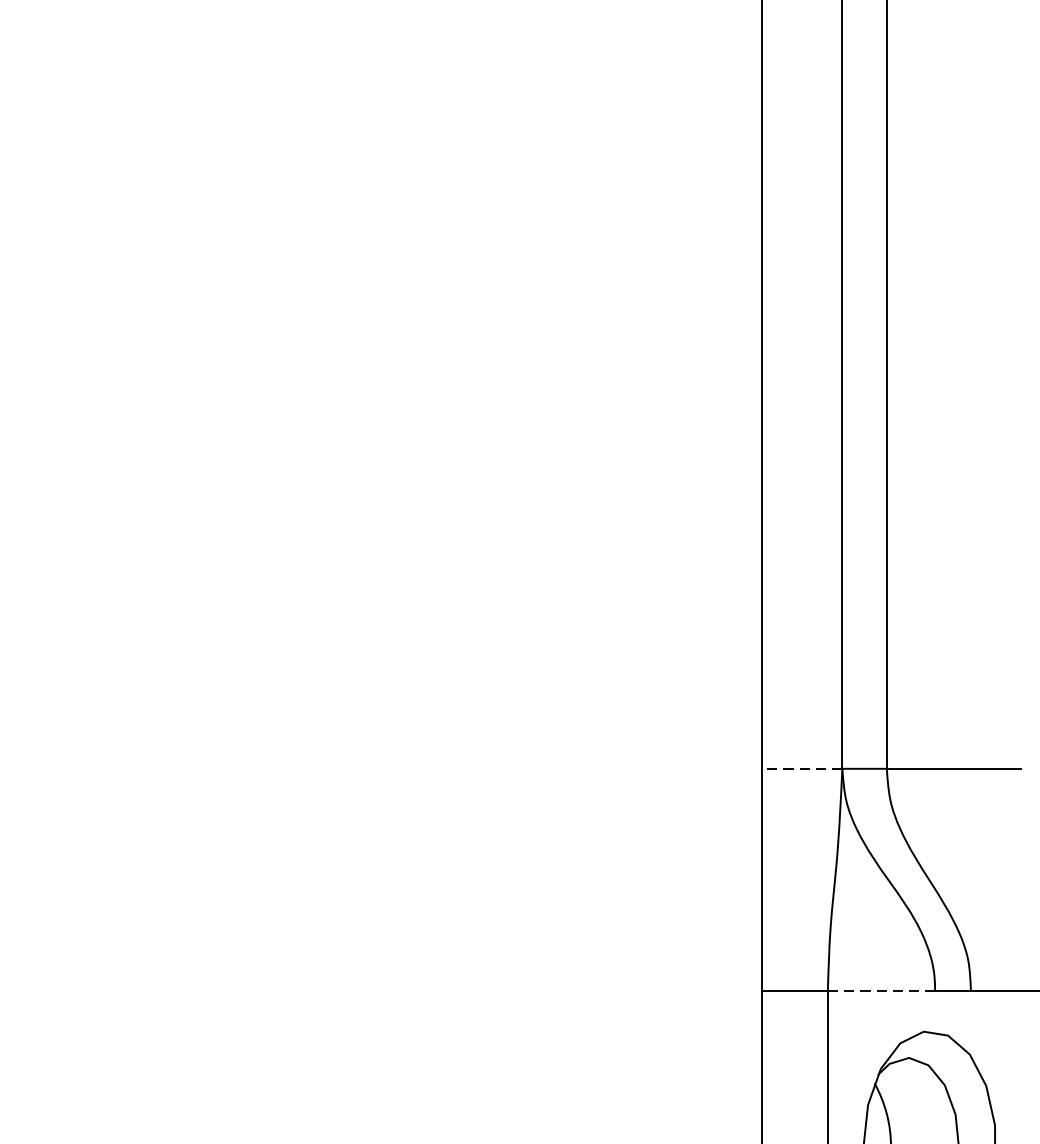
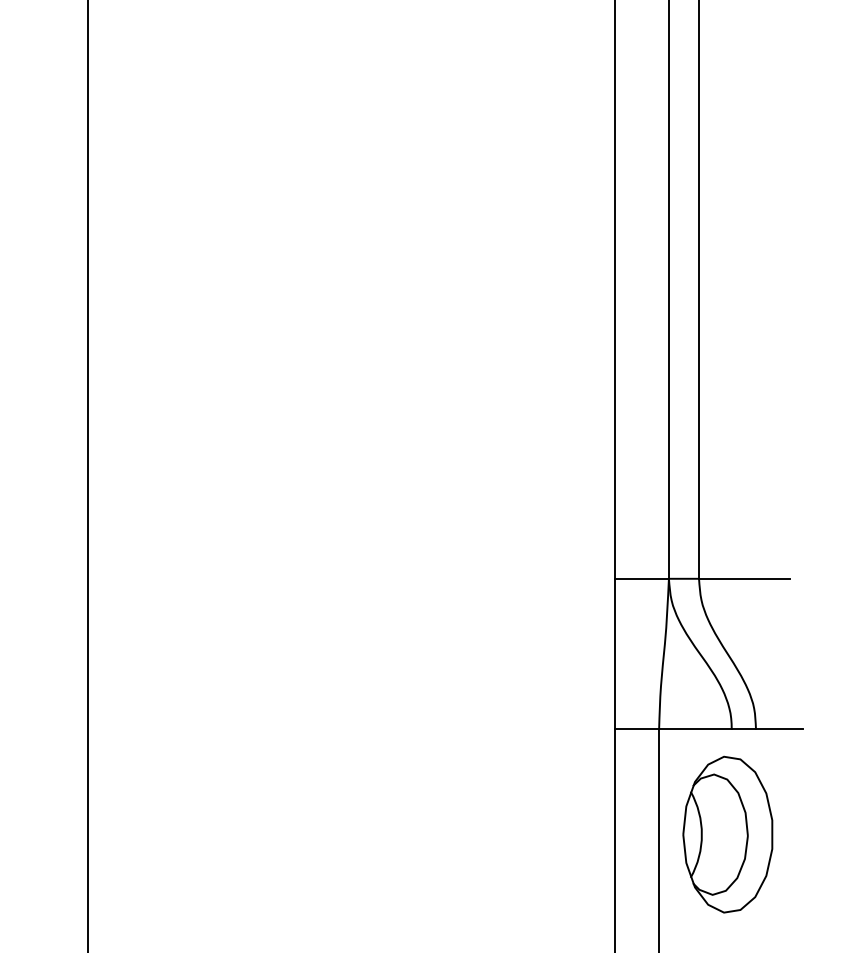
line: (801, 768) -> (641, 578), dashed -> solid
line: (881, 991) -> (695, 729), dashed -> solid

